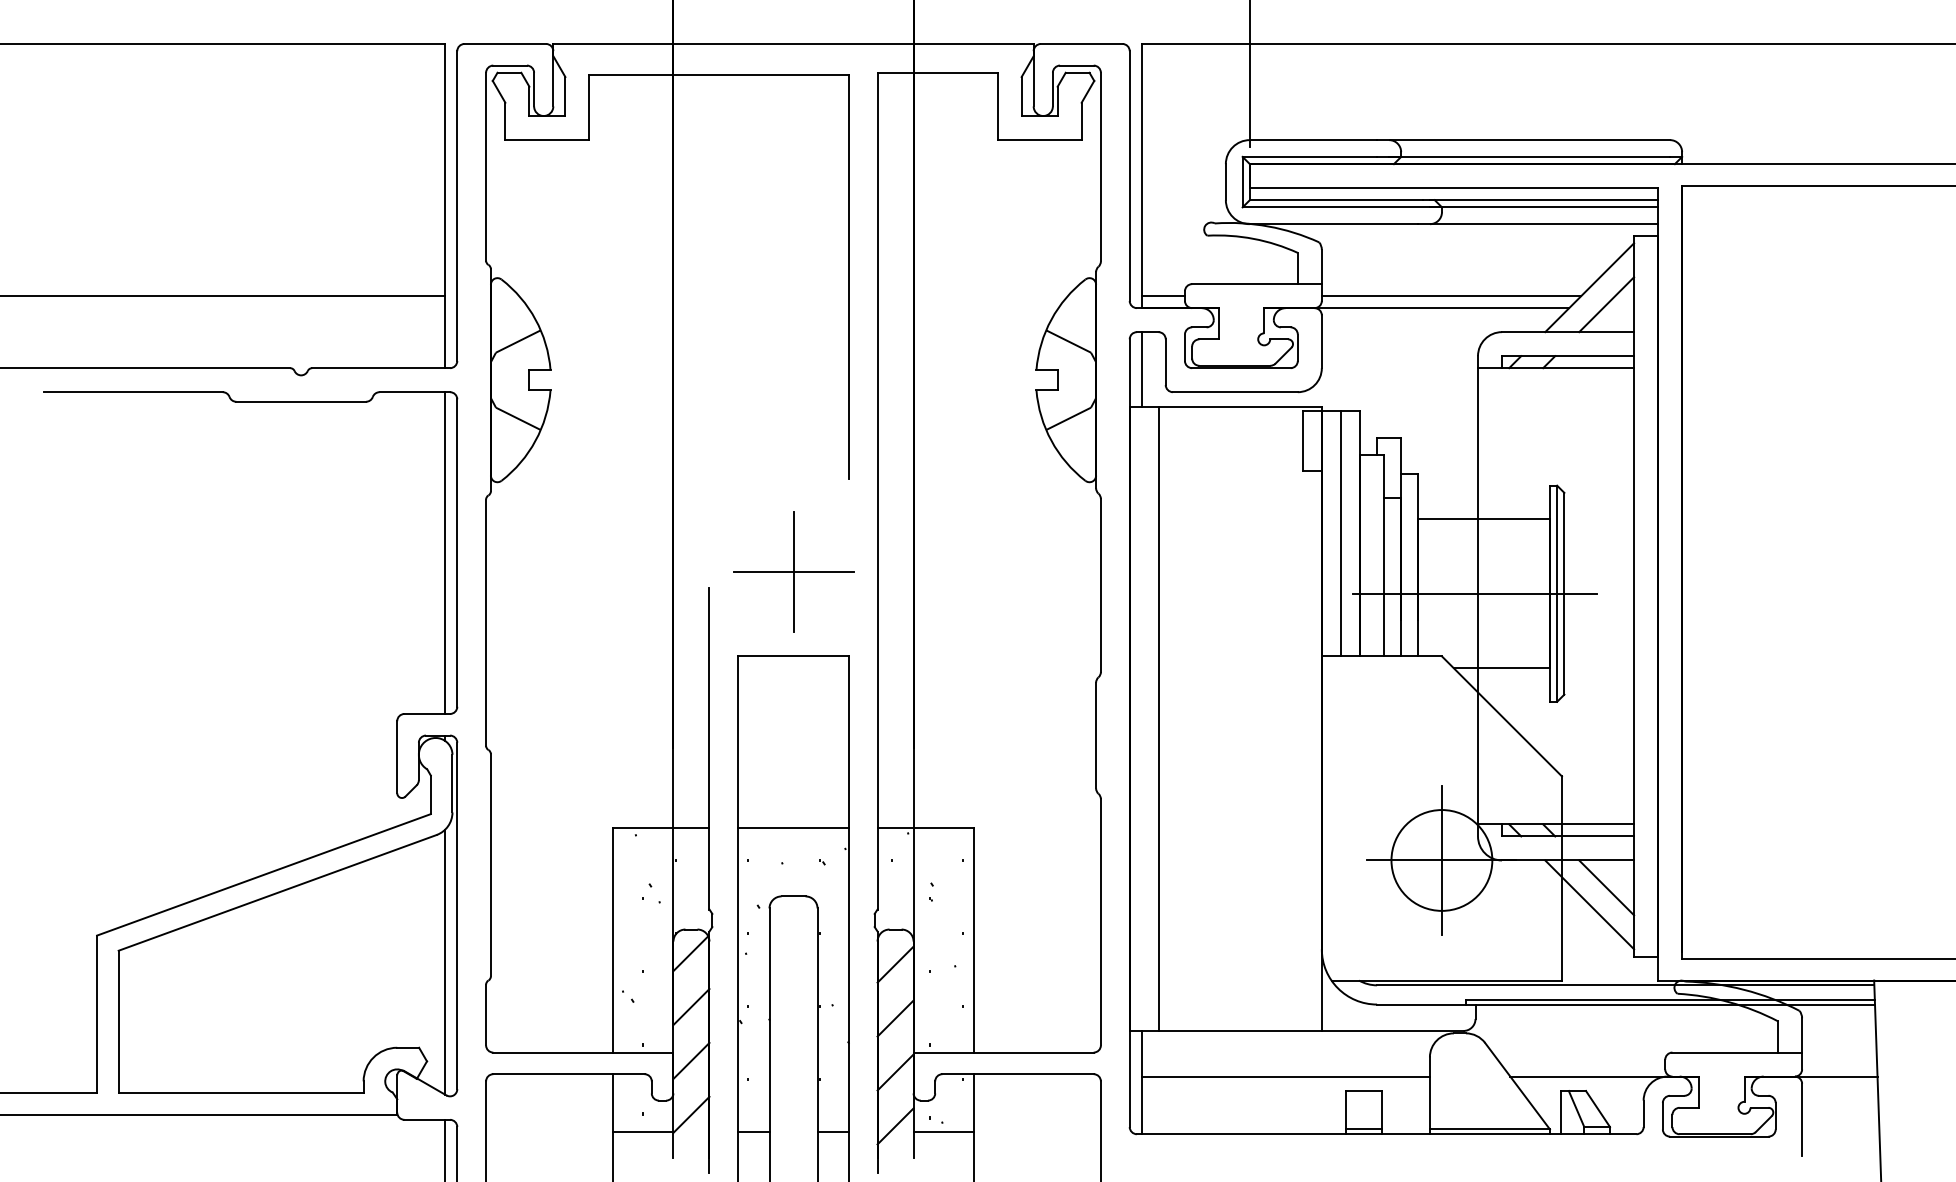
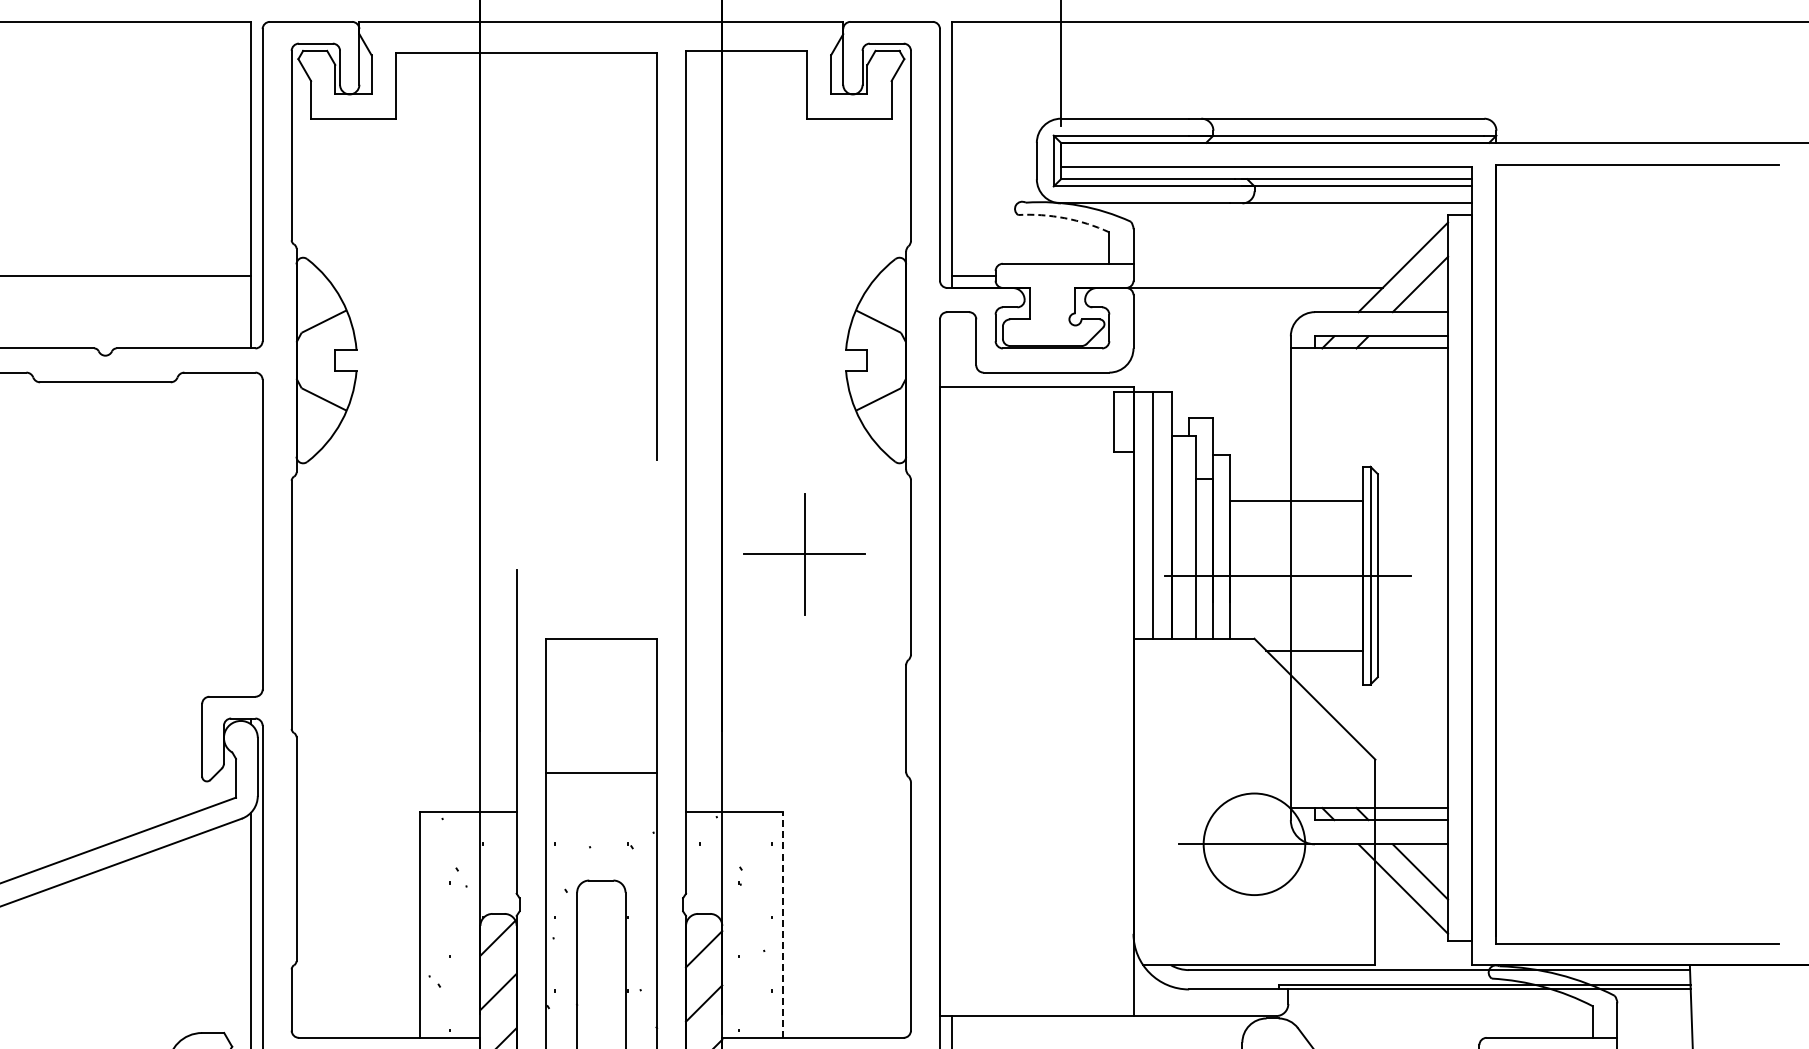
arc: (1253, 238) -> (1064, 217), solid -> dashed
line: (1451, 296) -> (1264, 276), removed
line: (1141, 369) -> (951, 349), removed
line: (445, 552) -> (250, 534), removed
part: (793, 571) -> (804, 553), moved
line: (1158, 718) -> (968, 701), removed
line: (793, 828) -> (601, 772), moved
line: (1441, 860) -> (1254, 844), removed
line: (973, 940) -> (782, 924), solid -> dashed

